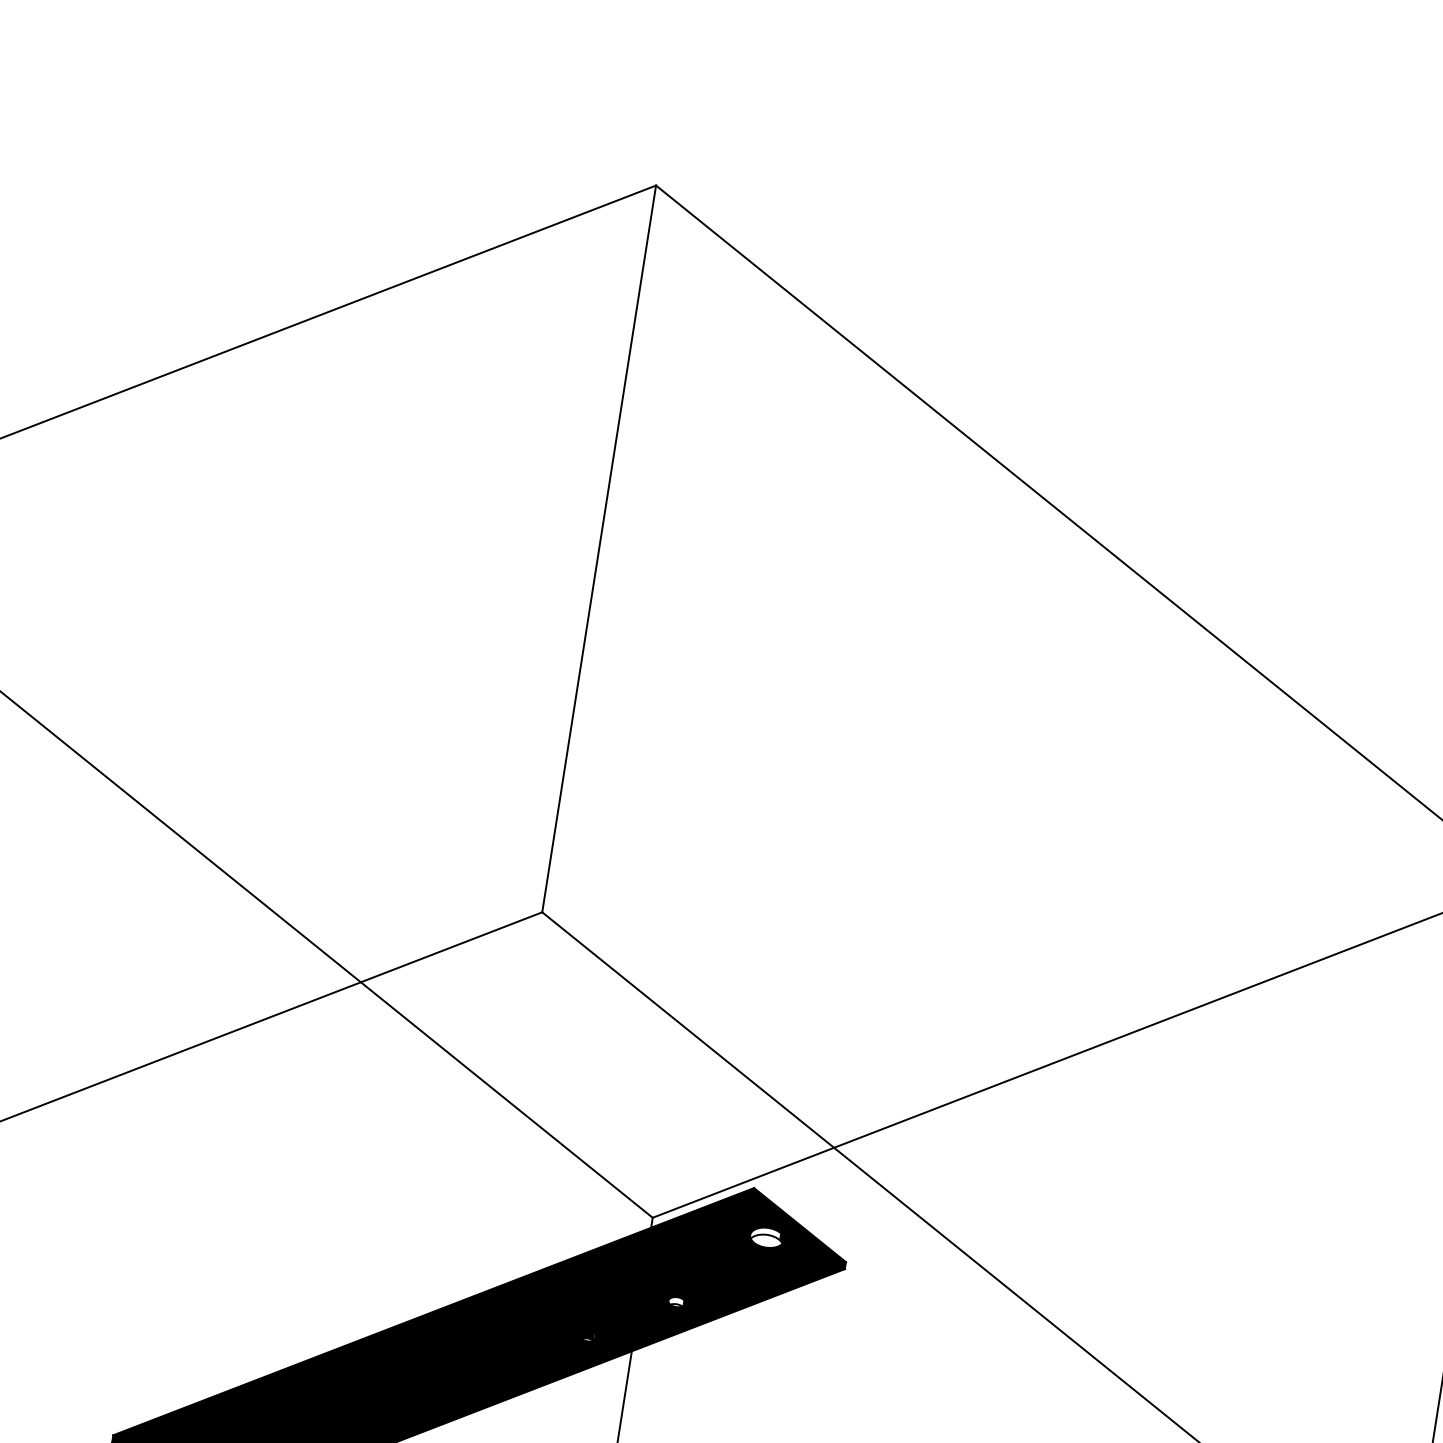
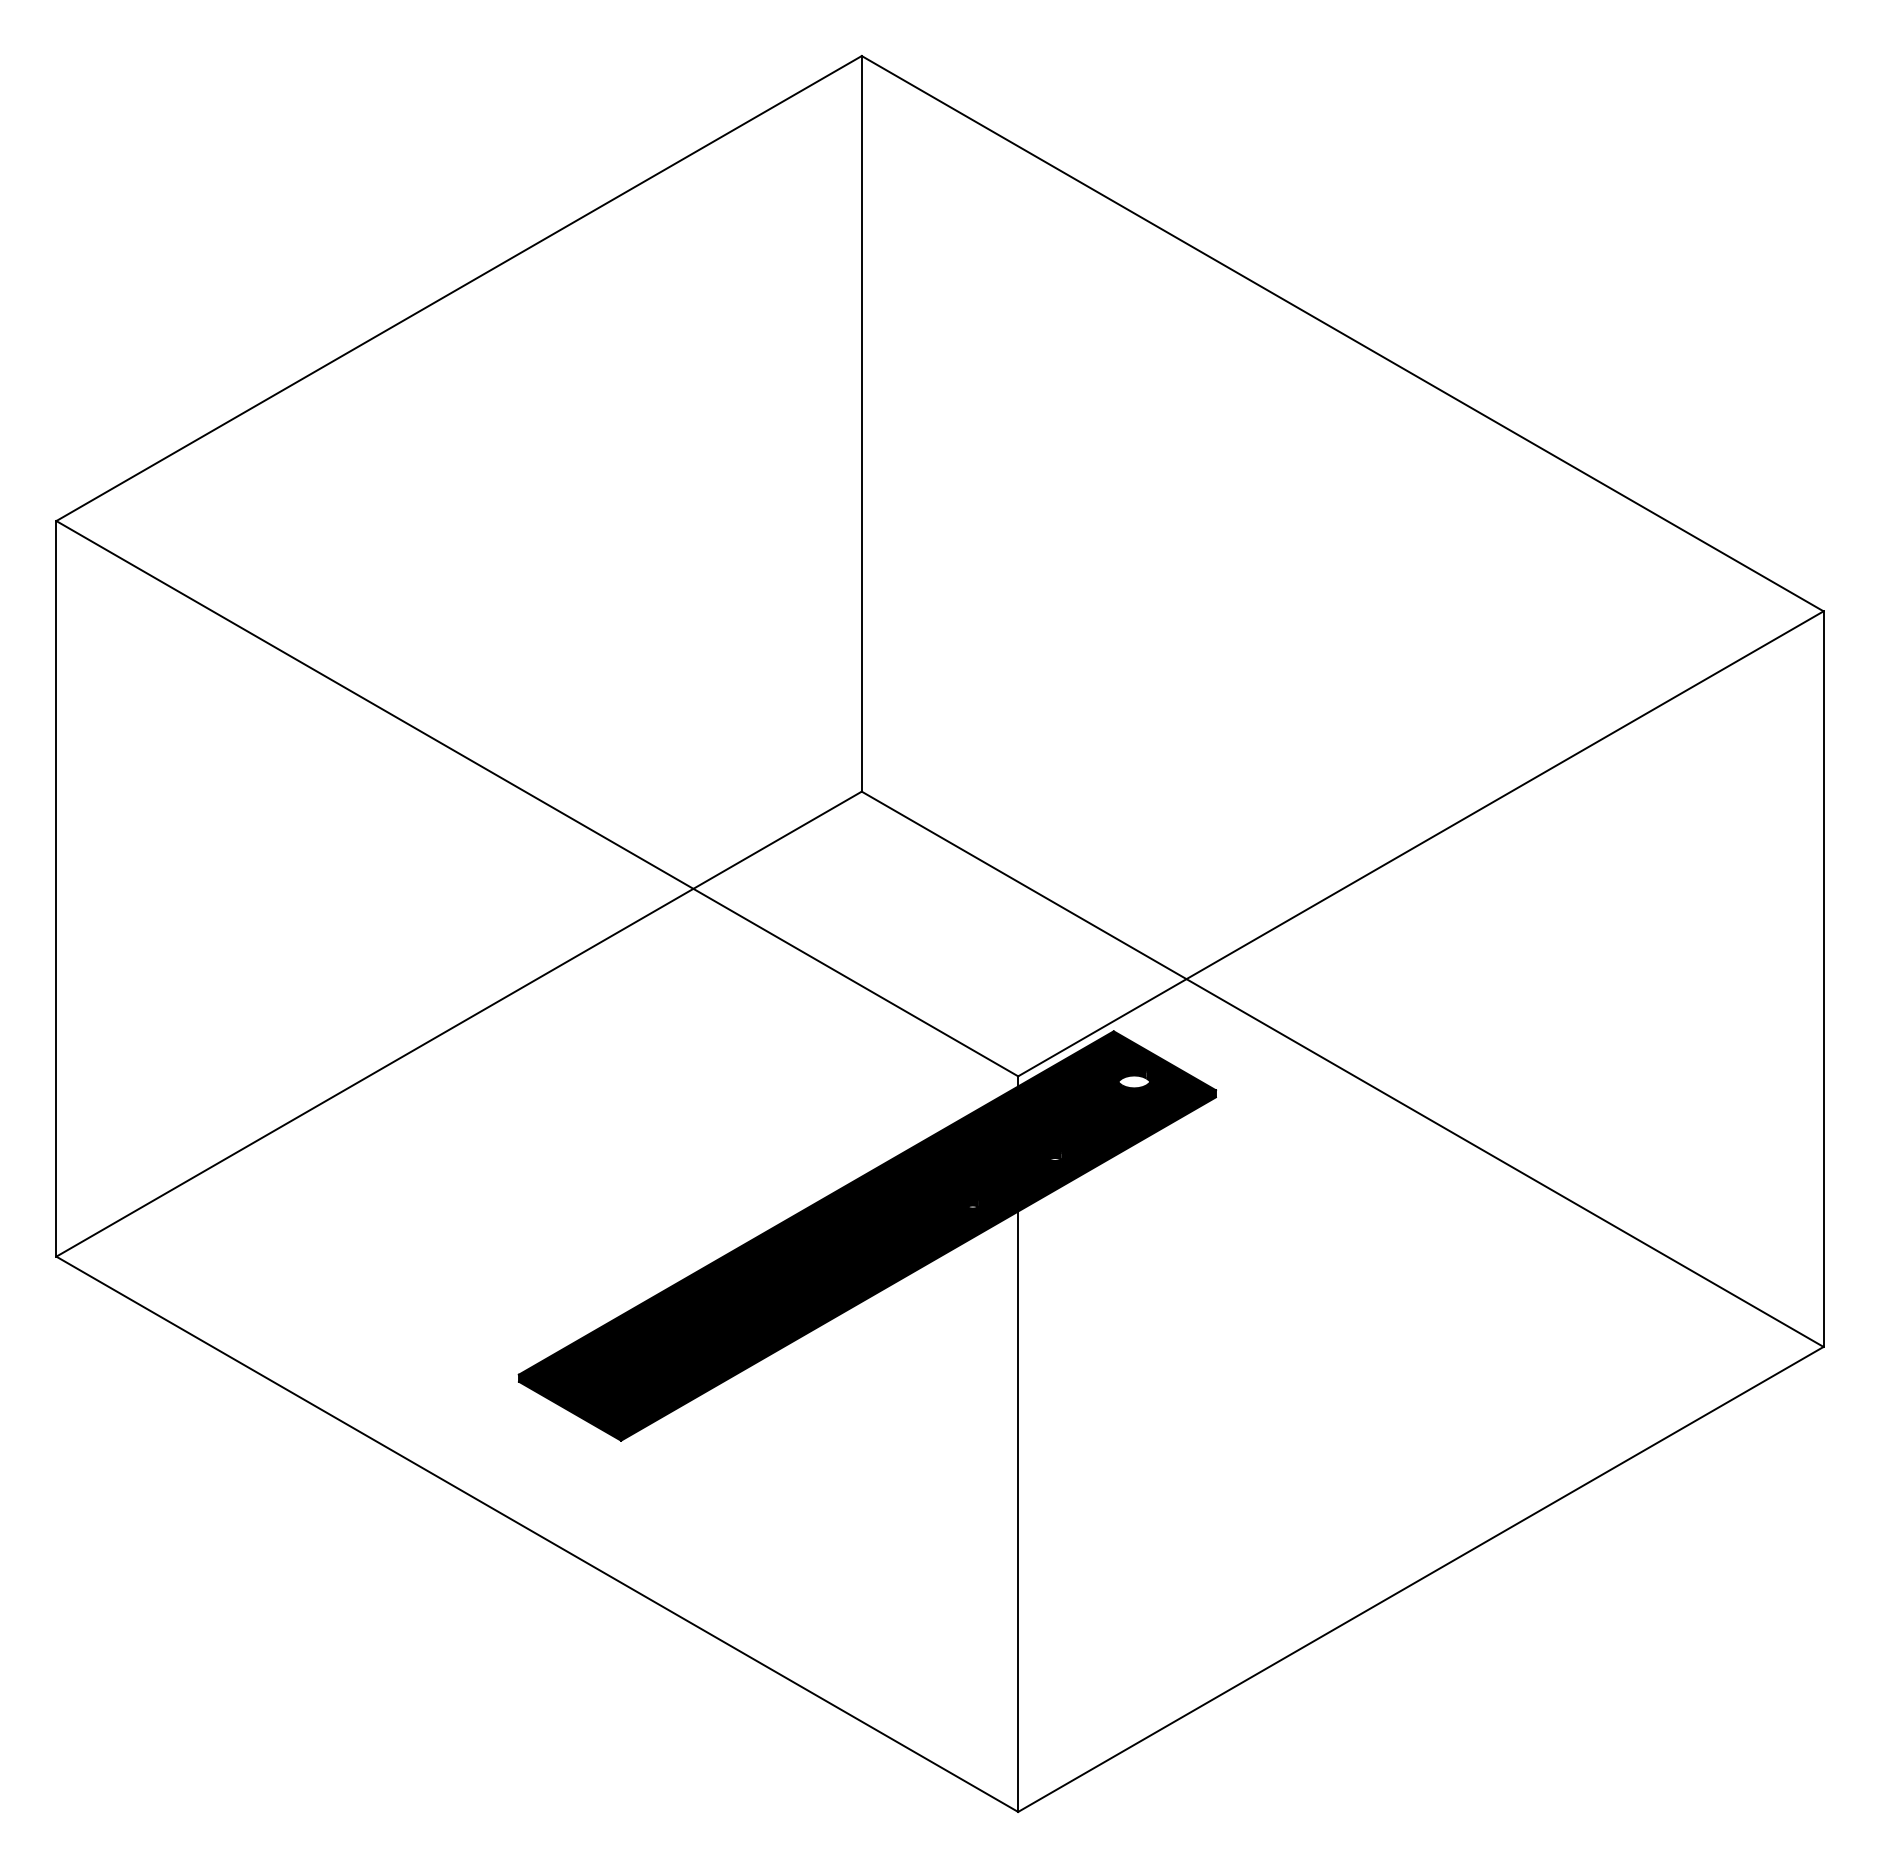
fill: (764, 1233) -> (1131, 1074), added
fill: (675, 1301) -> (1053, 1155), added

